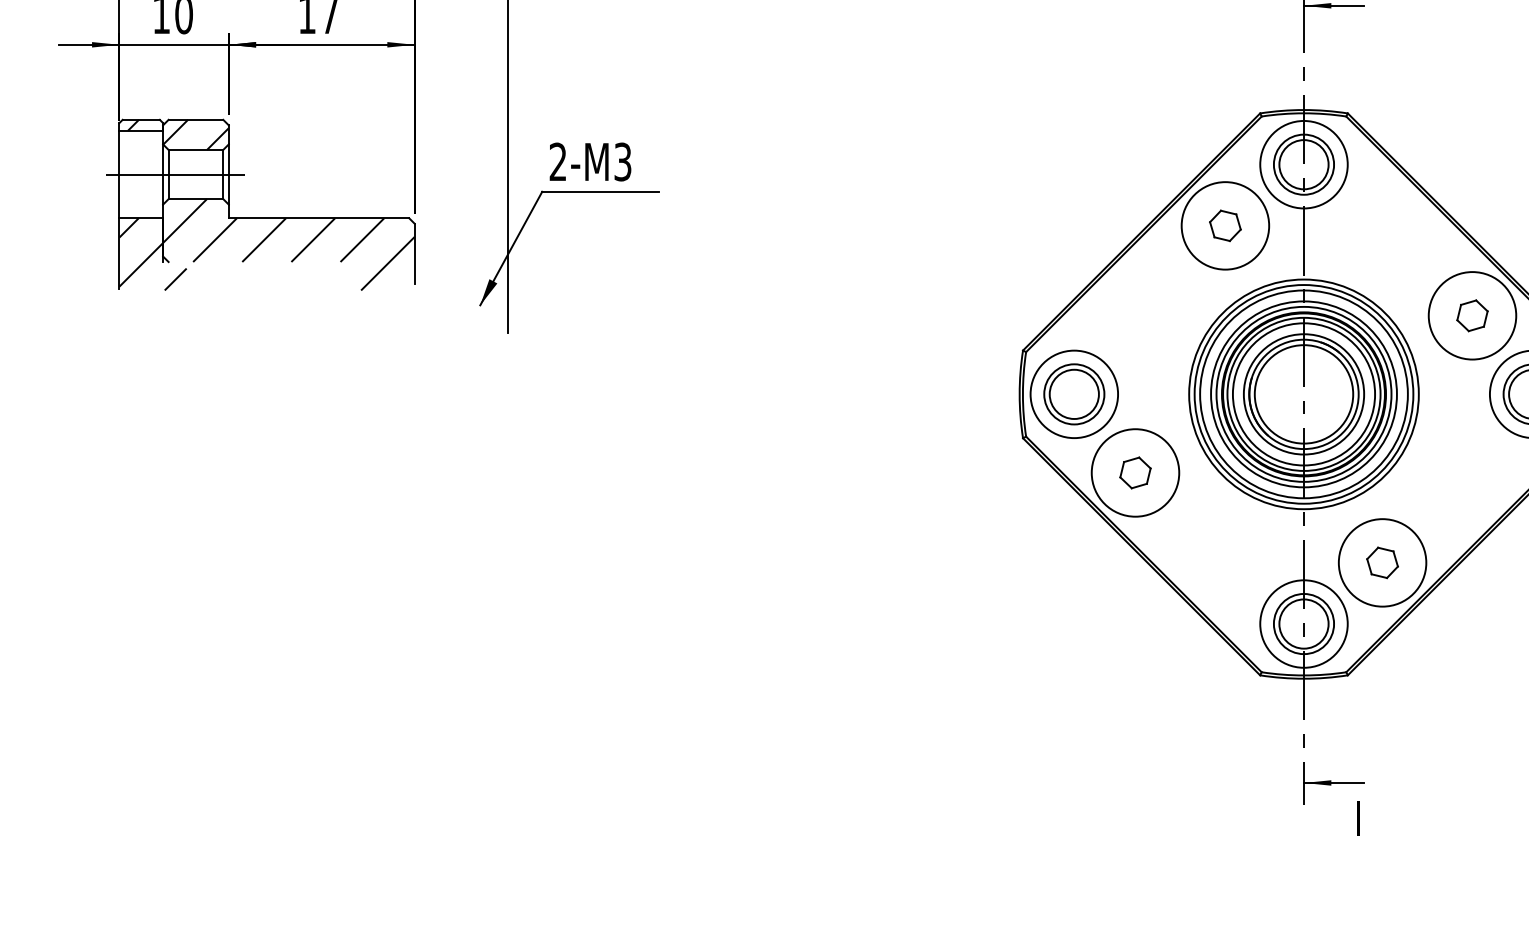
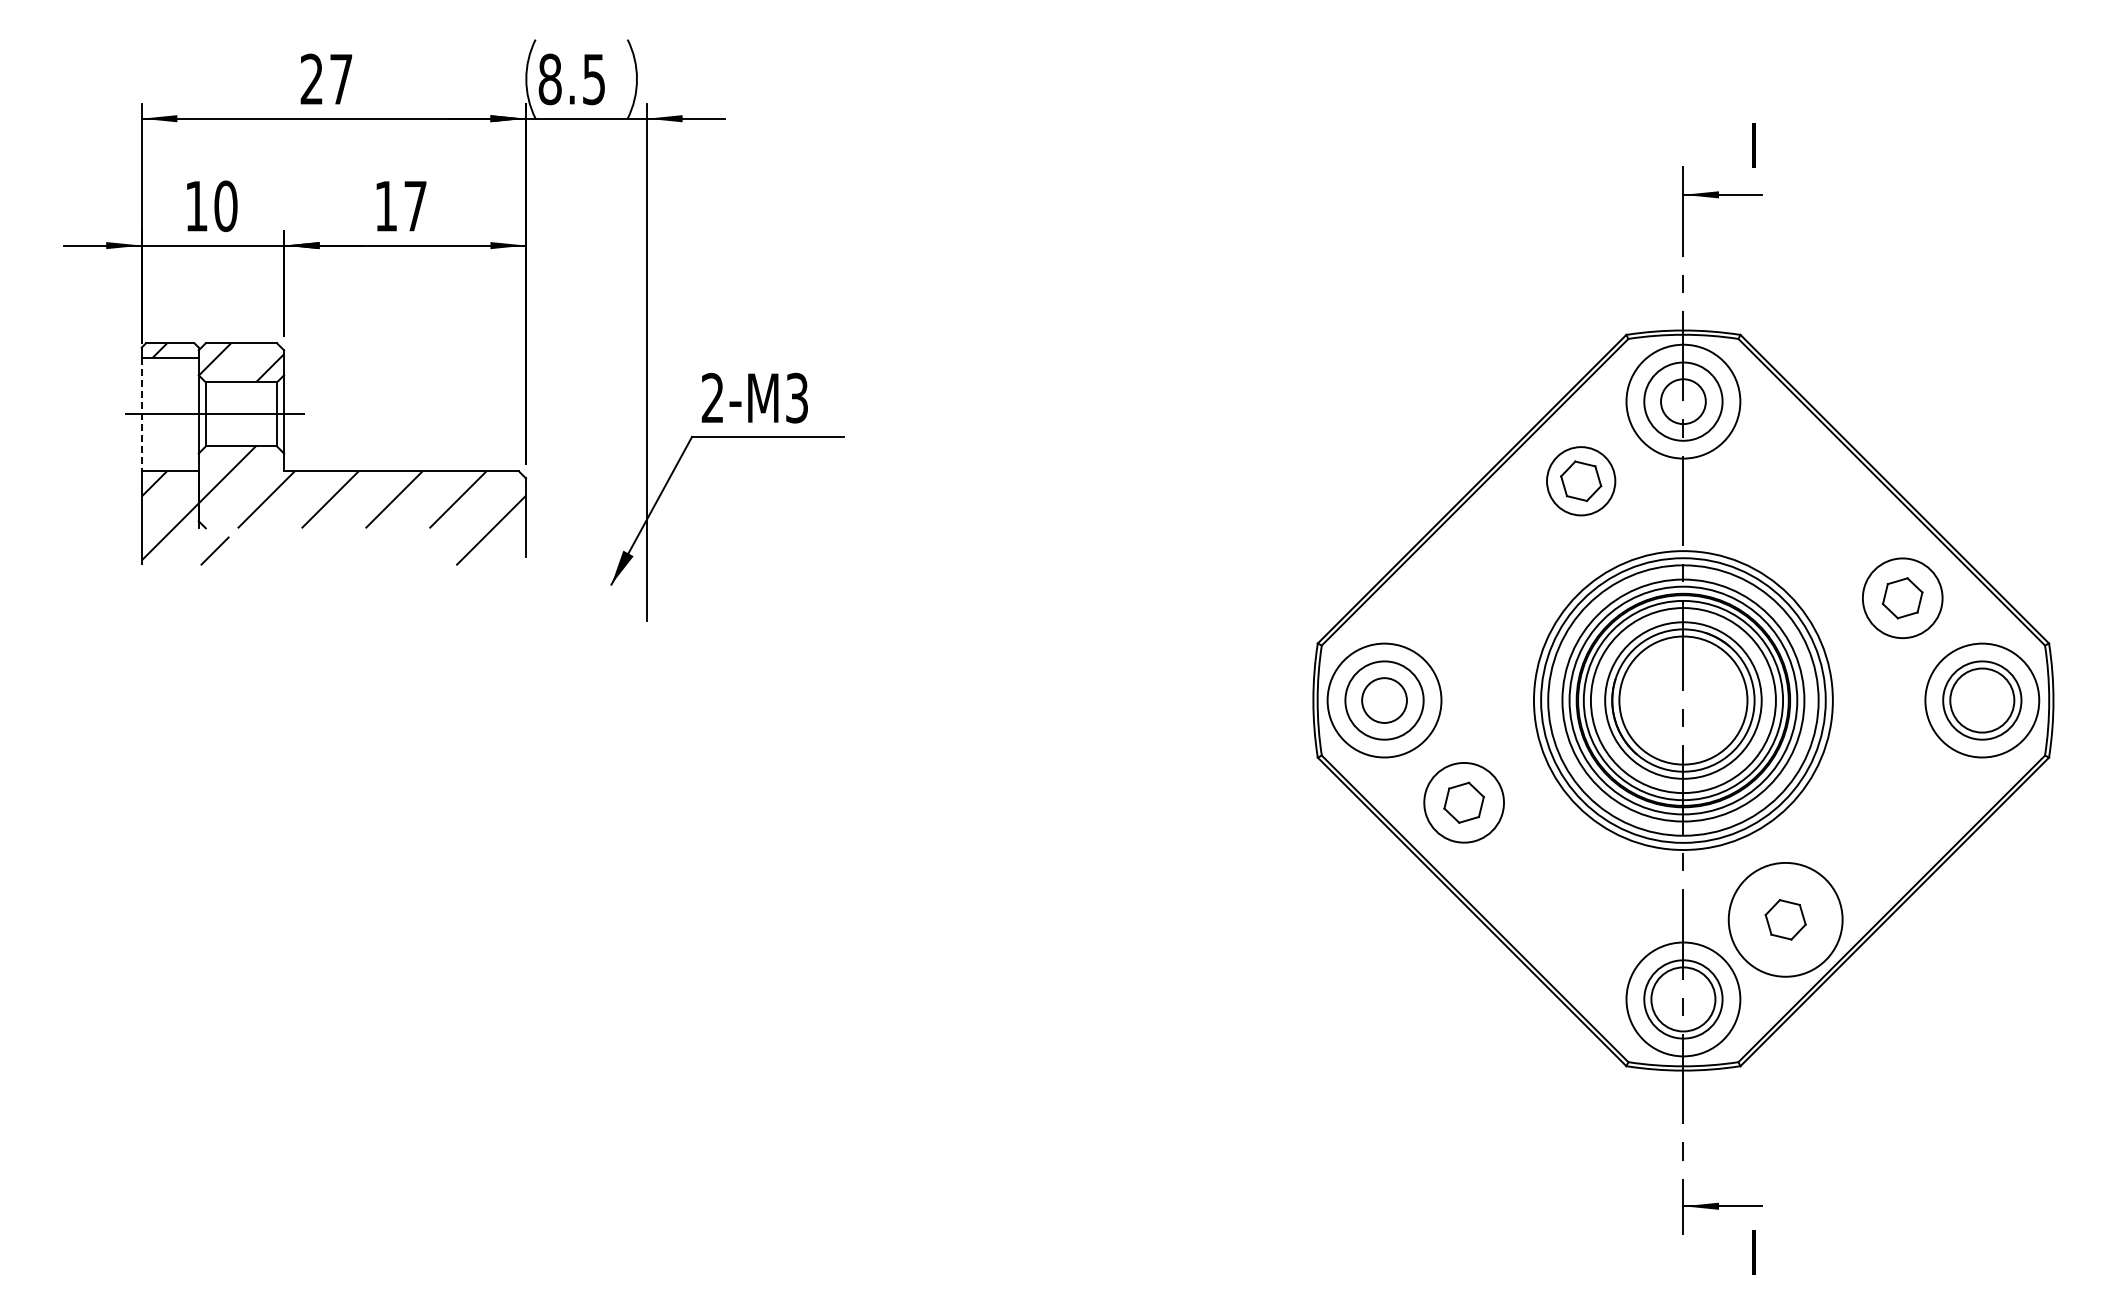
circle: (1304, 164) -> (1683, 401), size x0.7
line: (119, 174) -> (141, 414), solid -> dashed
circle: (1225, 226) -> (1581, 481), size x0.6
circle: (1472, 315) -> (1902, 598), size x0.7
circle: (1074, 394) -> (1384, 700), size x0.7
circle: (1135, 472) -> (1464, 802), size x0.7

